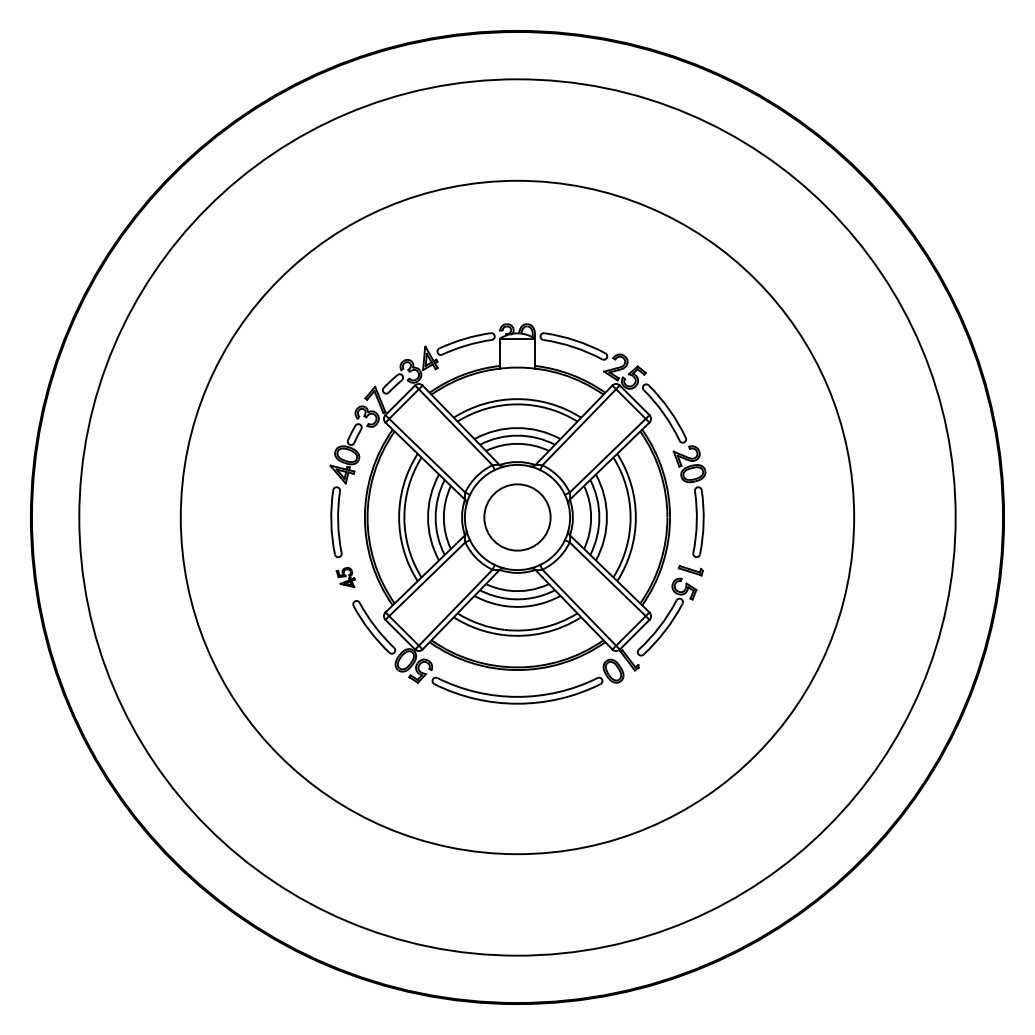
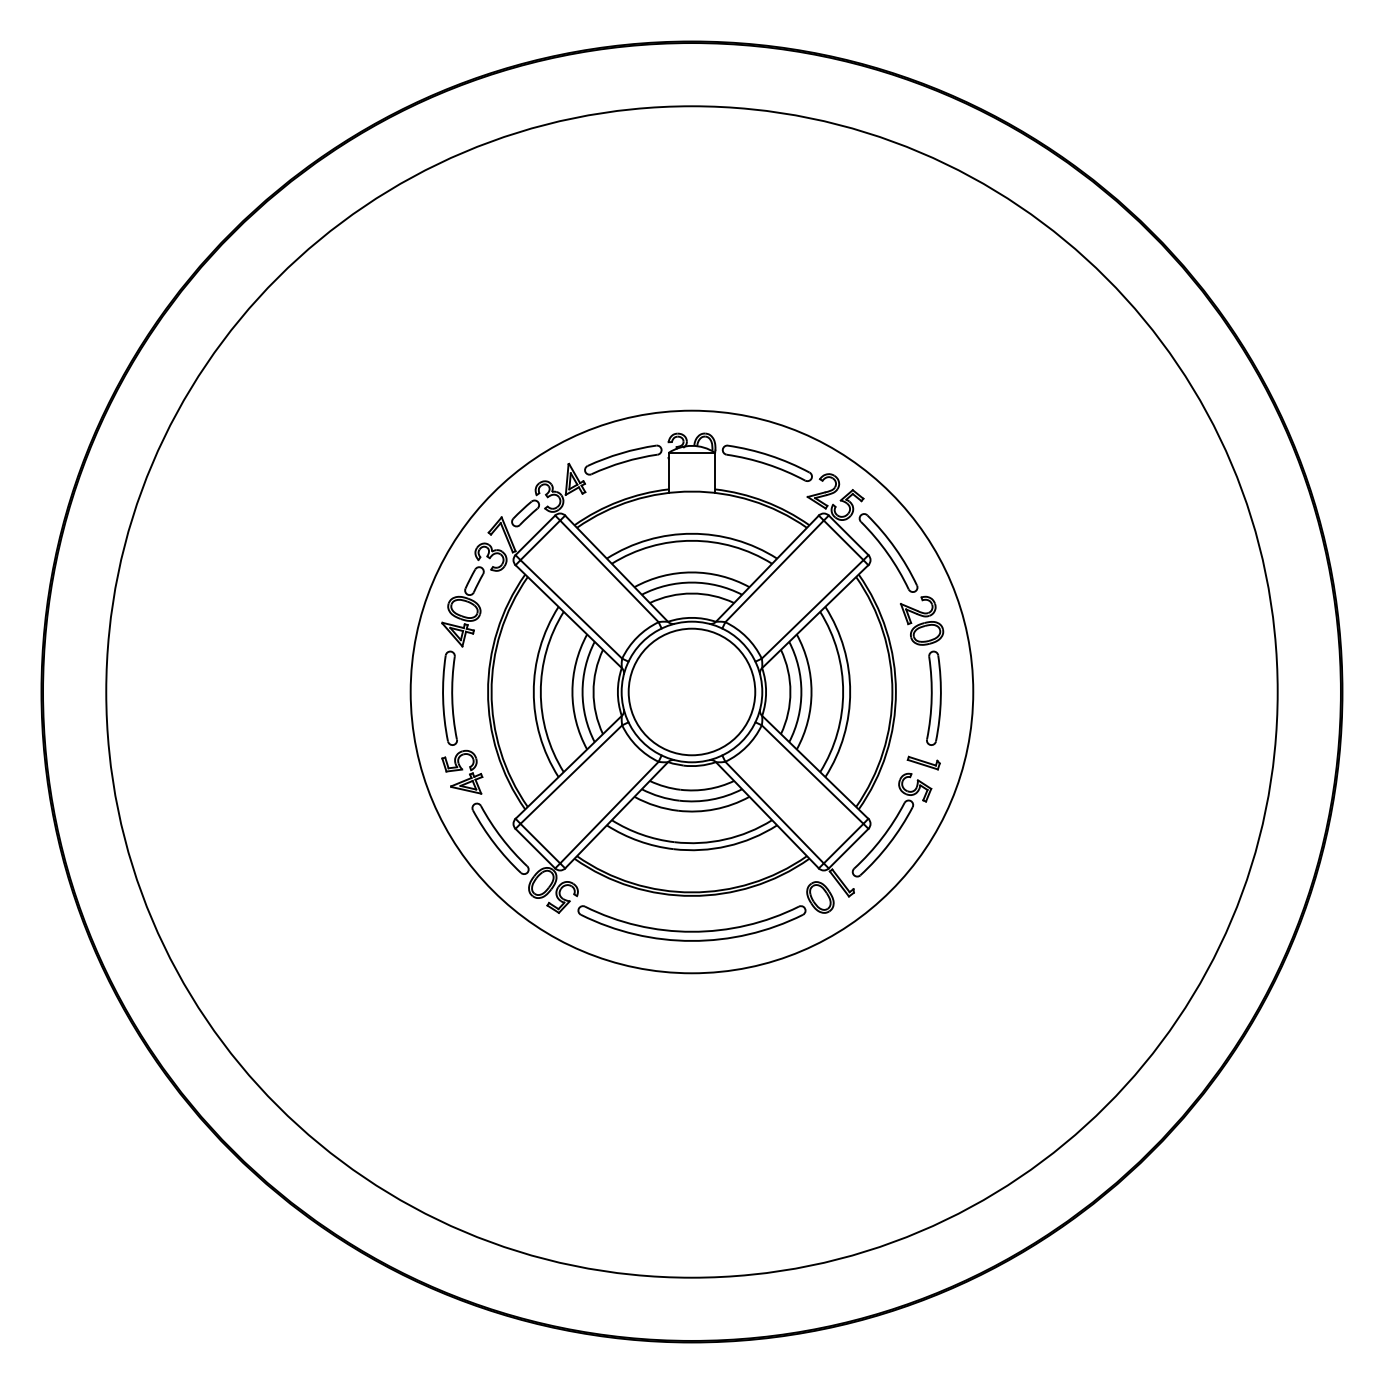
circle: (517, 517) -> (691, 691), size x0.62
circle: (517, 517) -> (691, 691), size x1.43
part: (345, 576) -> (462, 771), size x1.67

